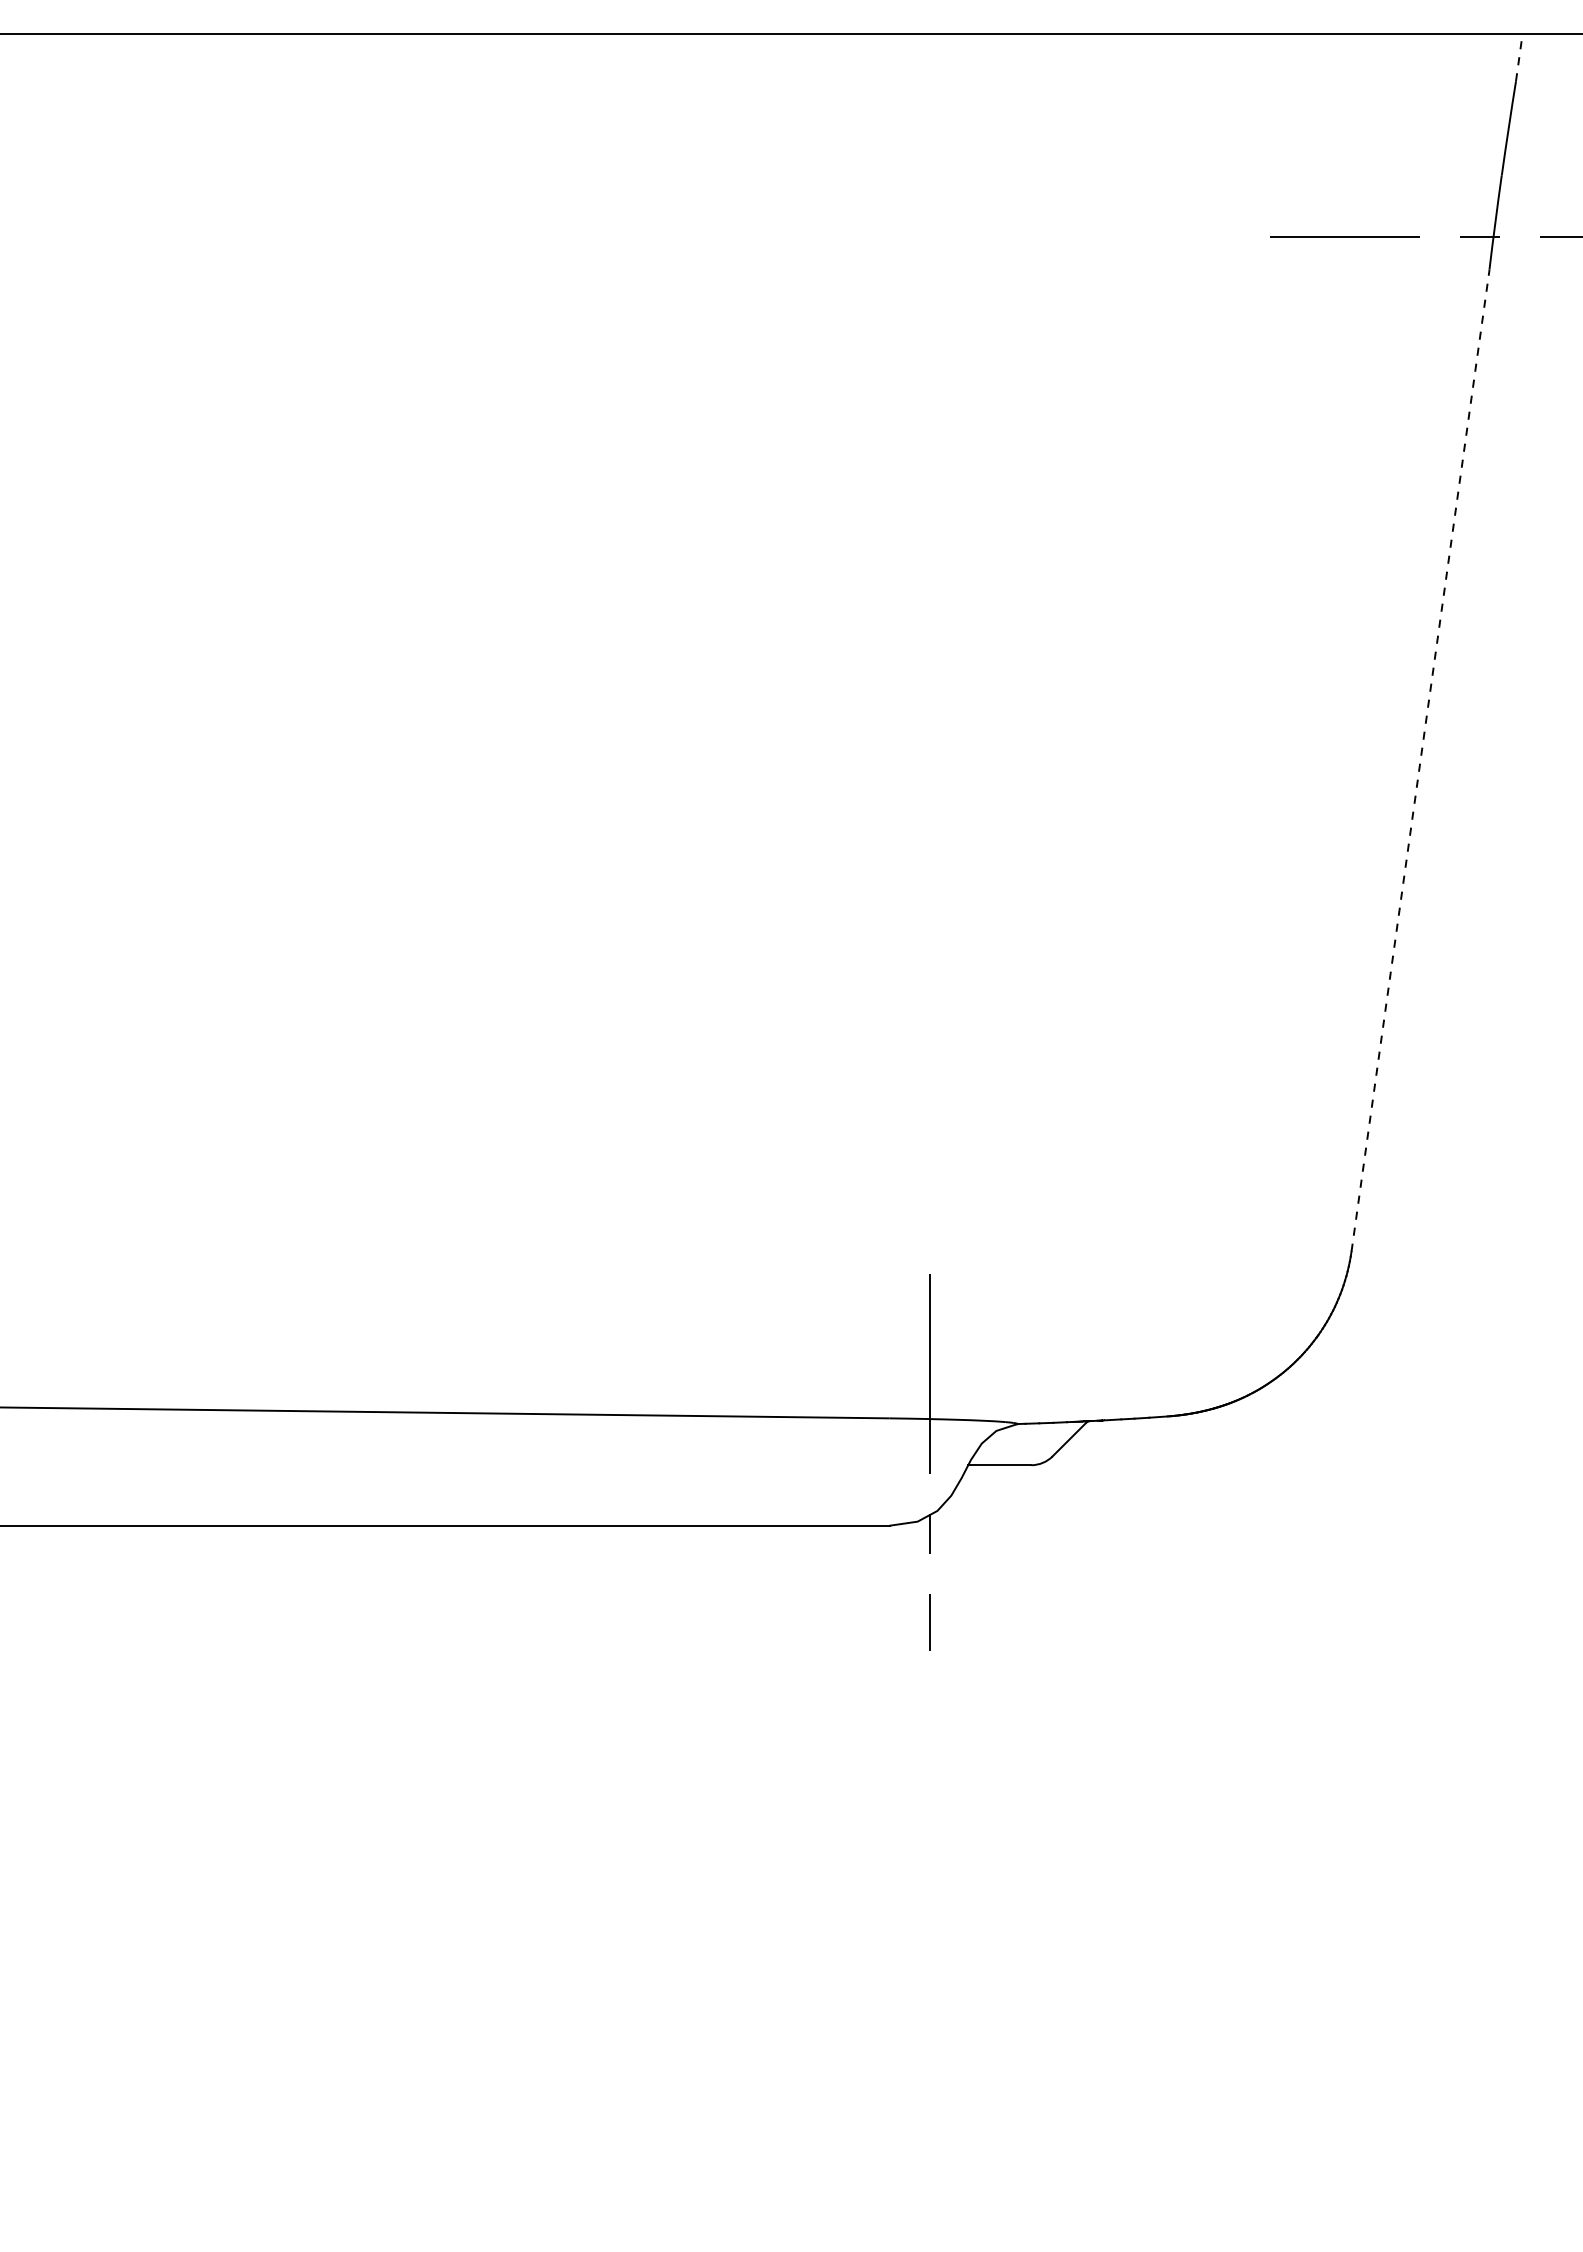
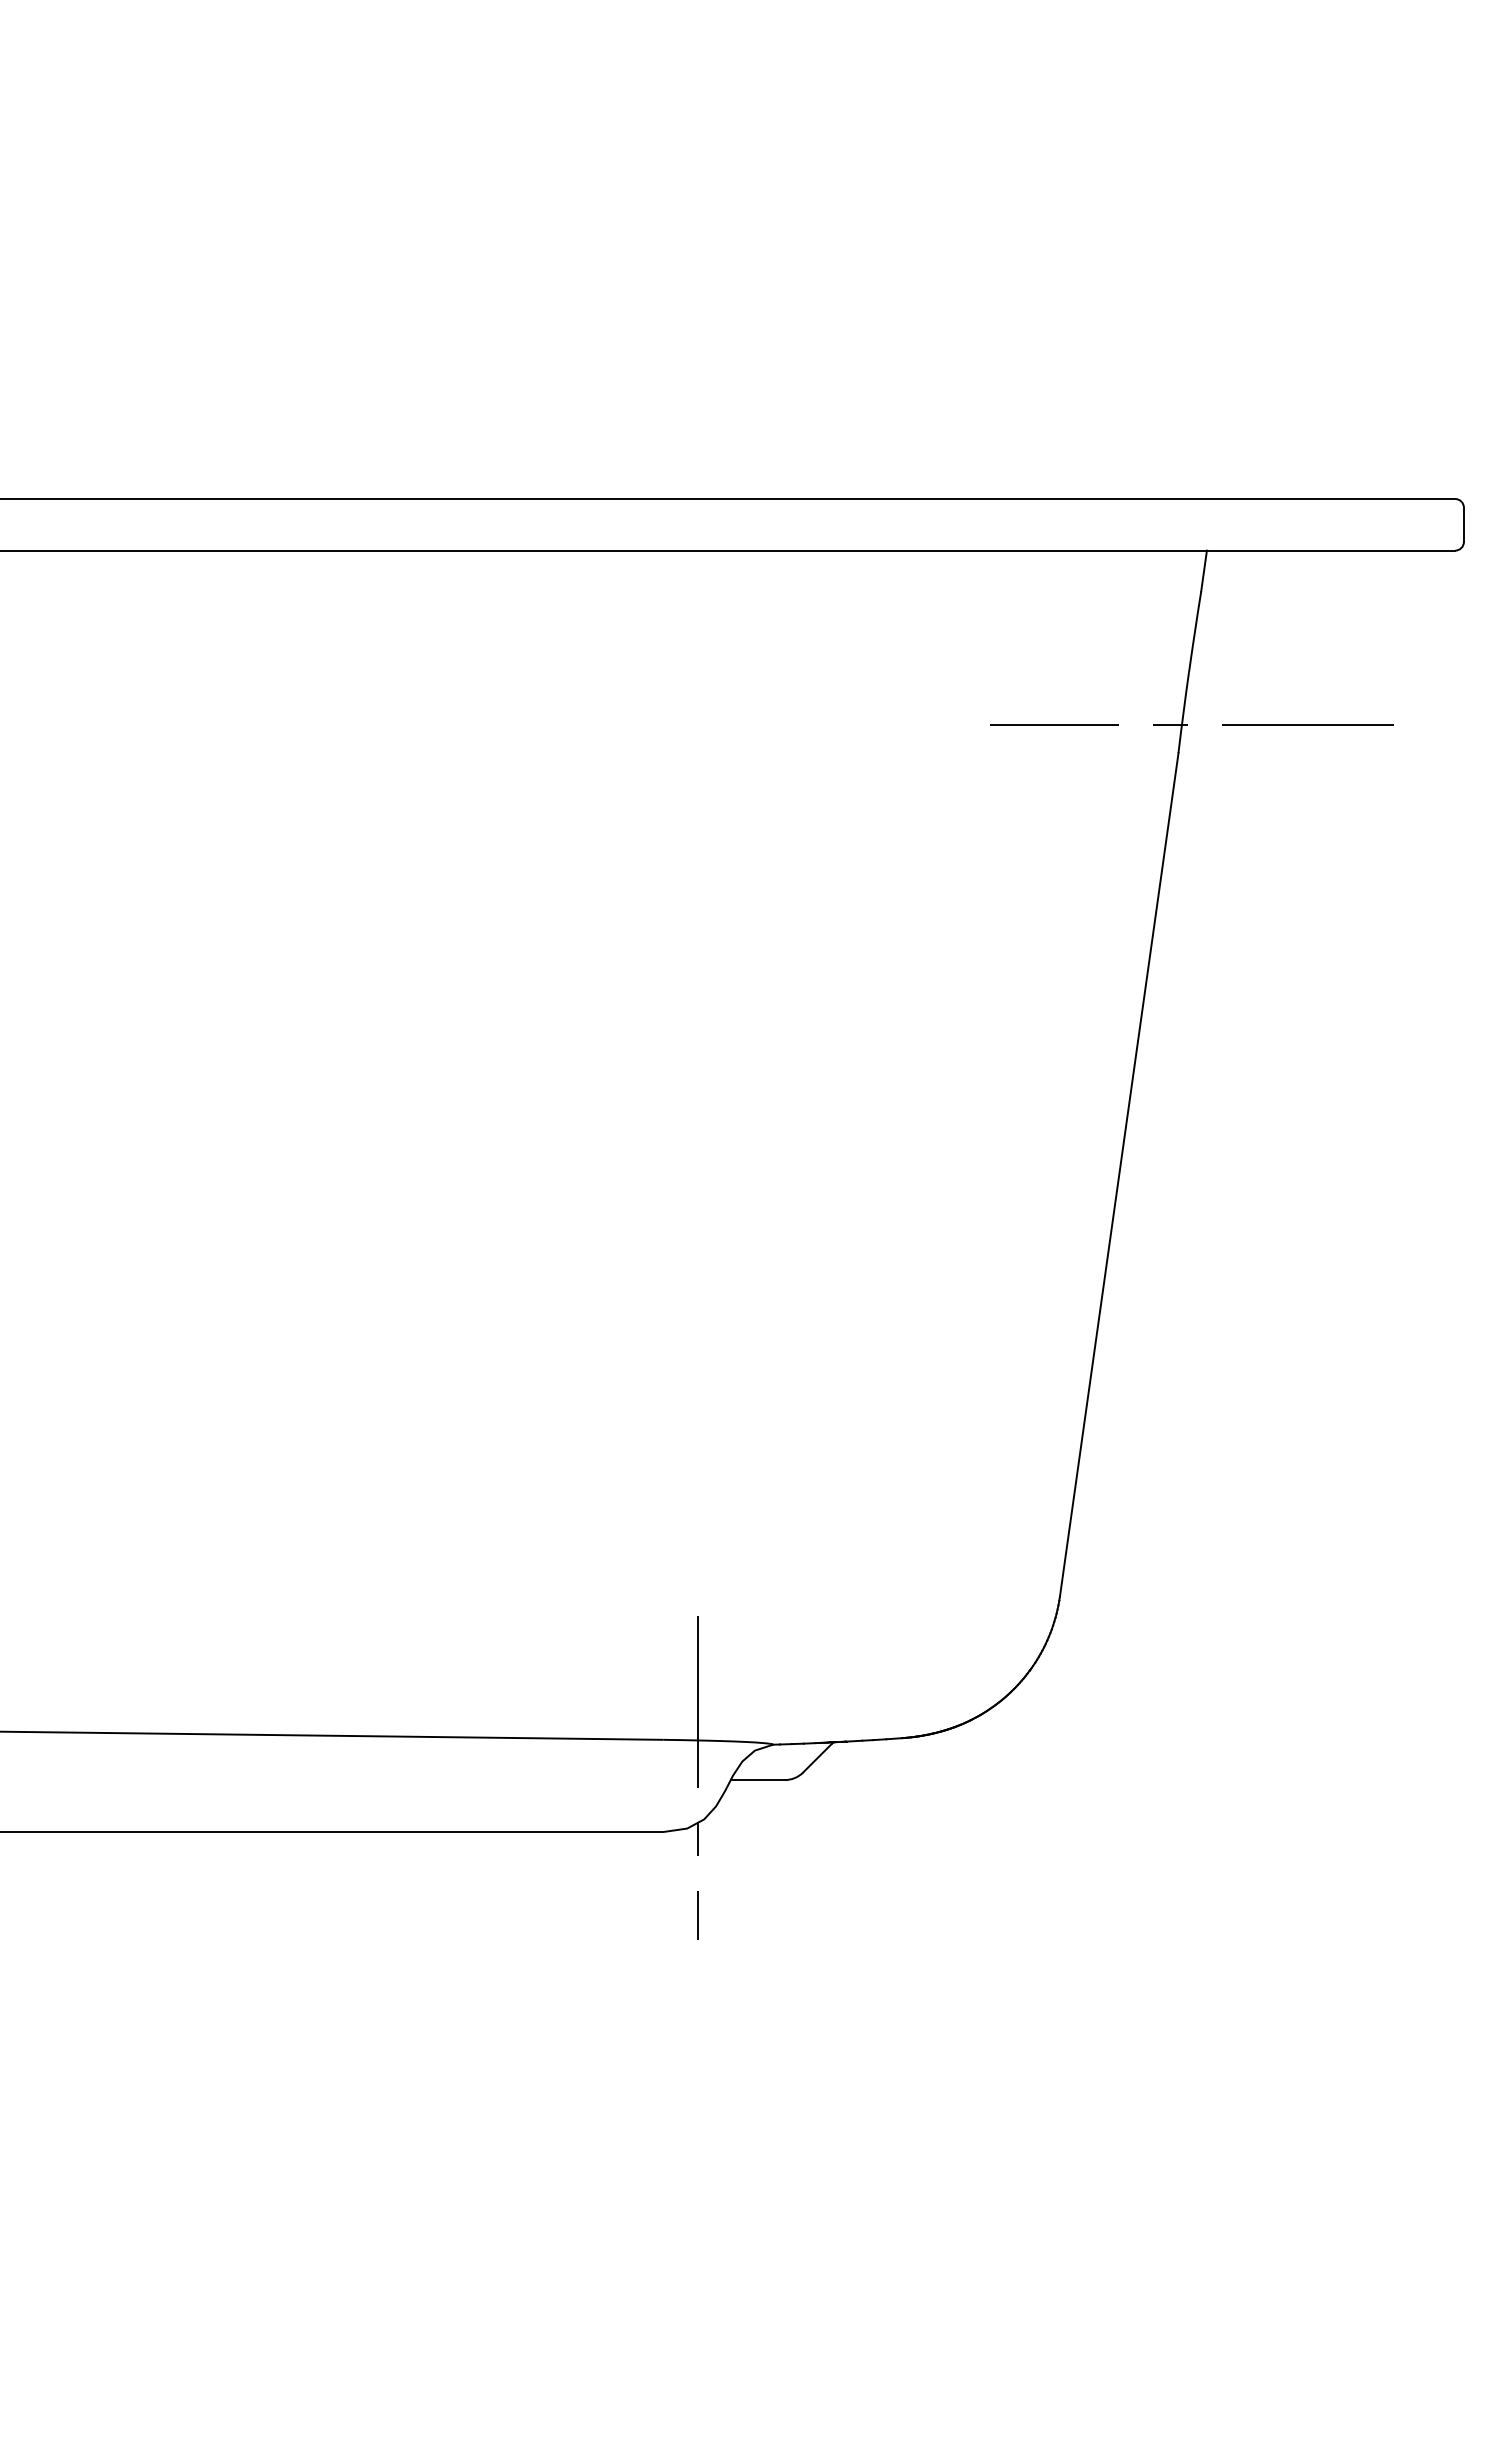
line: (1519, 57) -> (1204, 570), dashed -> solid
line: (1420, 760) -> (1119, 1174), dashed -> solid

